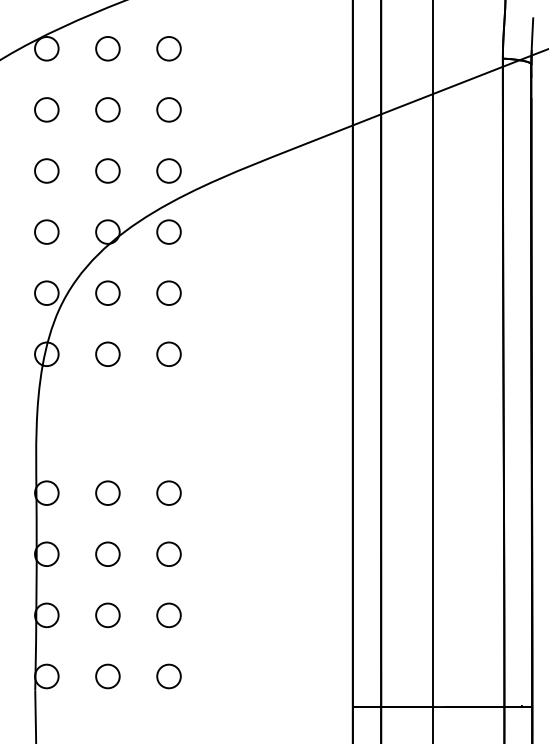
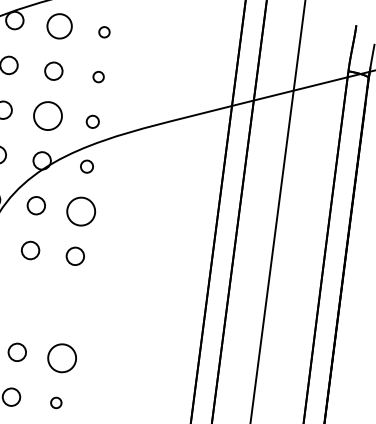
circle: (107, 48) -> (59, 26), size x1.4
circle: (168, 48) -> (104, 31), size x0.6
circle: (168, 109) -> (98, 76), size x0.6
circle: (107, 170) -> (47, 115), size x1.6
circle: (168, 170) -> (92, 121), size x0.7
circle: (168, 231) -> (86, 166), size x0.7
circle: (168, 292) -> (80, 210), size x1.6
circle: (168, 492) -> (61, 357), size x1.6
circle: (168, 553) -> (56, 402), size x0.6

